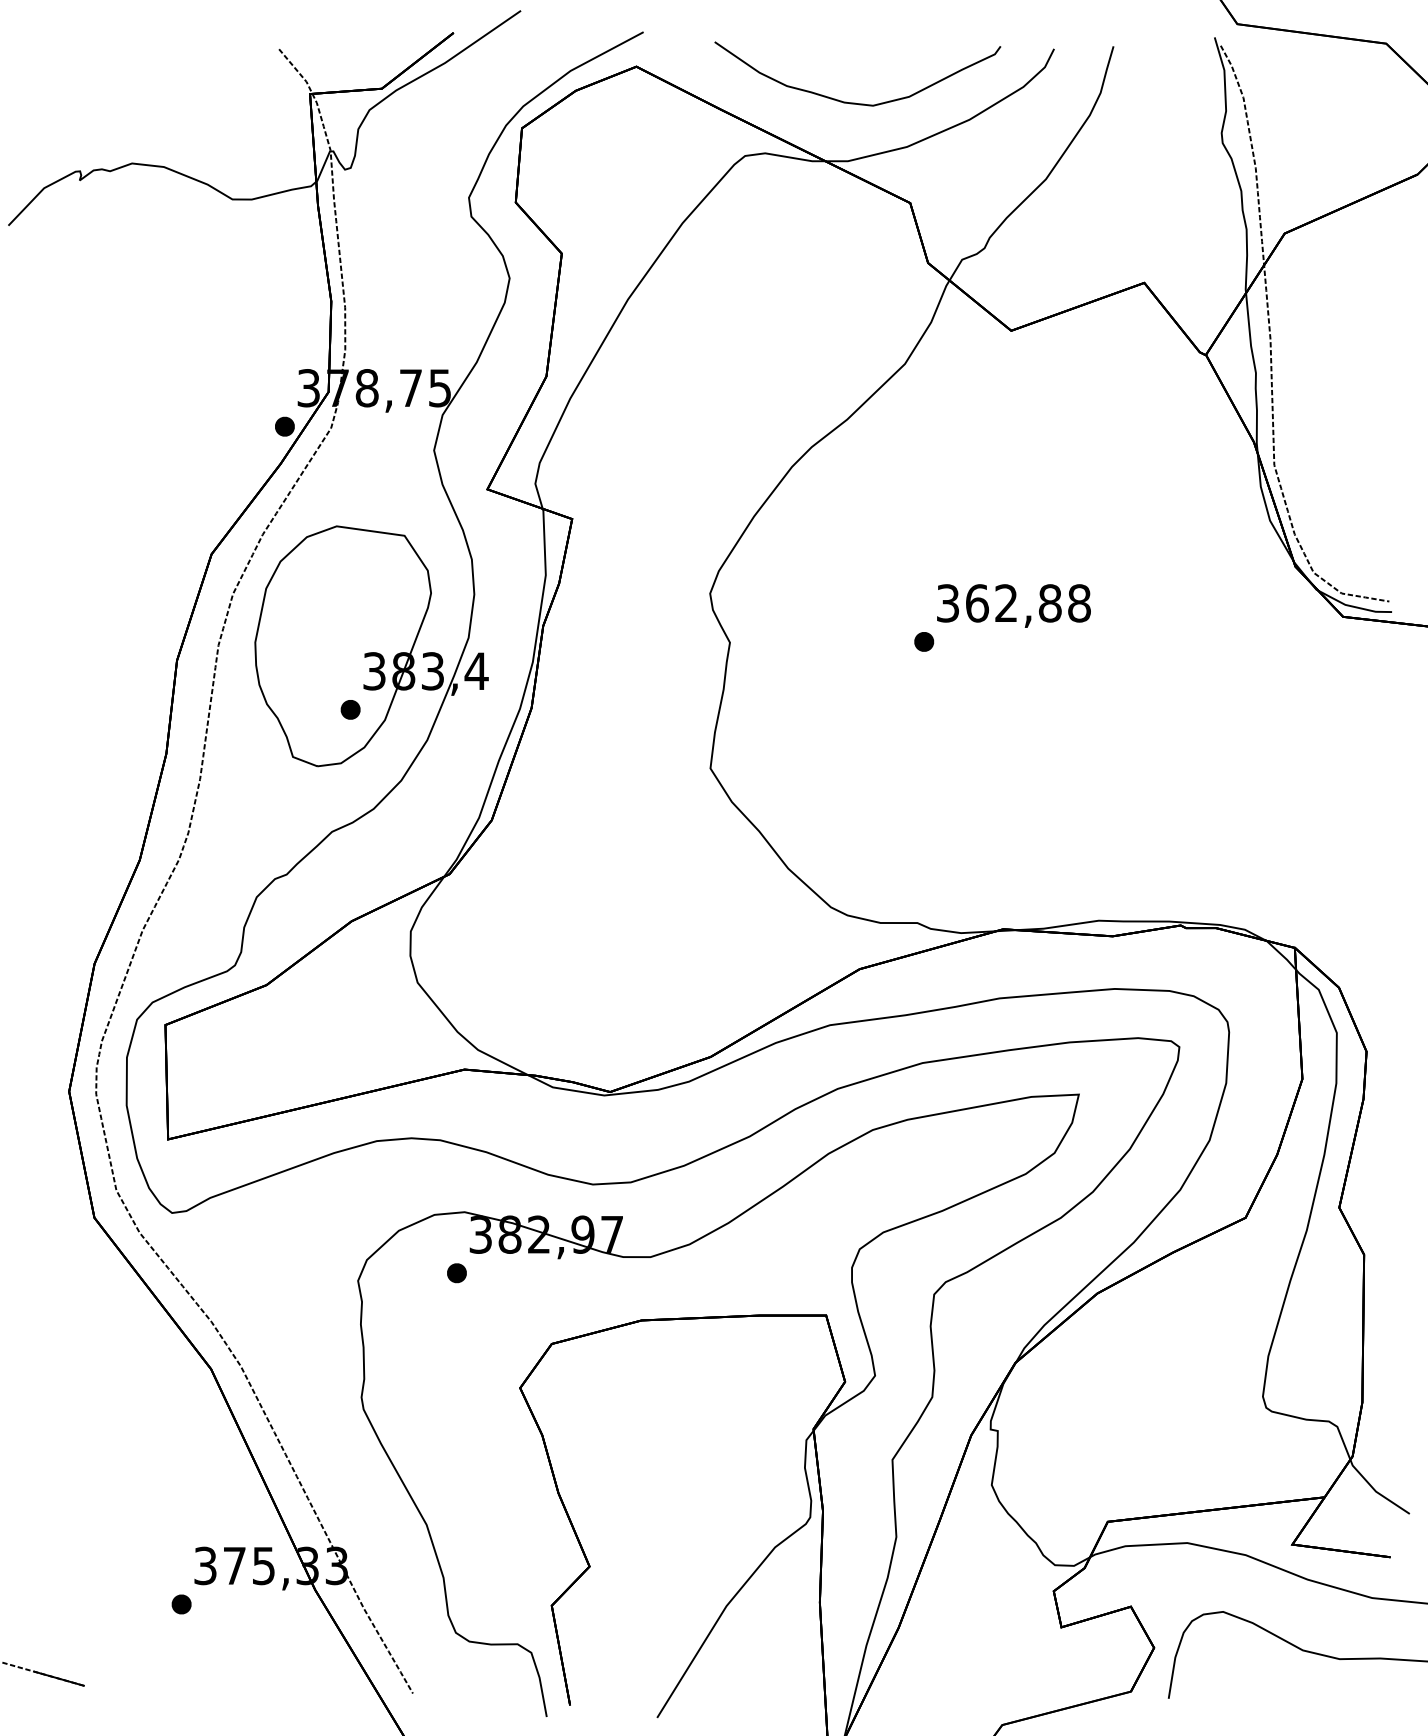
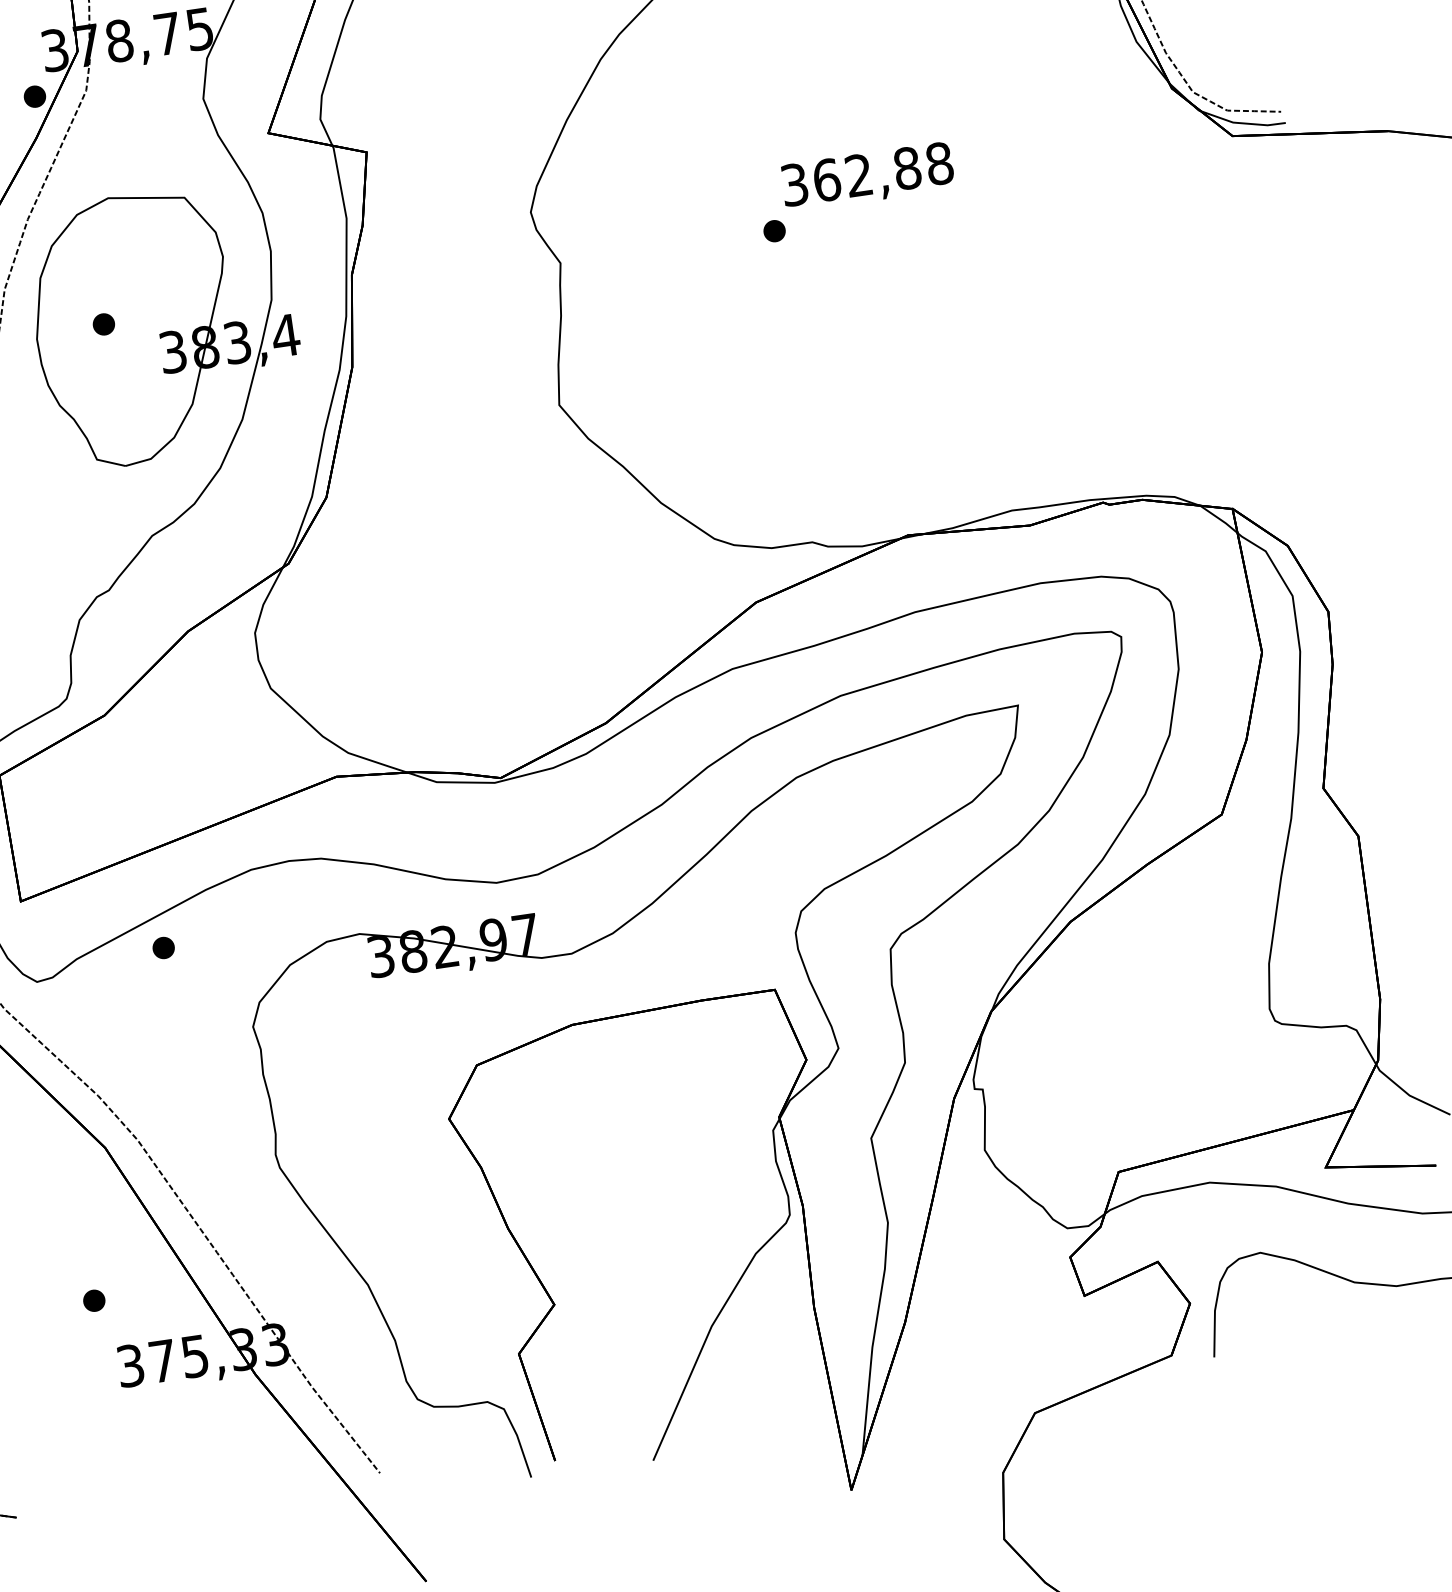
part: (350, 709) -> (103, 324), moved
part: (456, 1273) -> (163, 948), moved
part: (181, 1604) -> (94, 1300), moved

